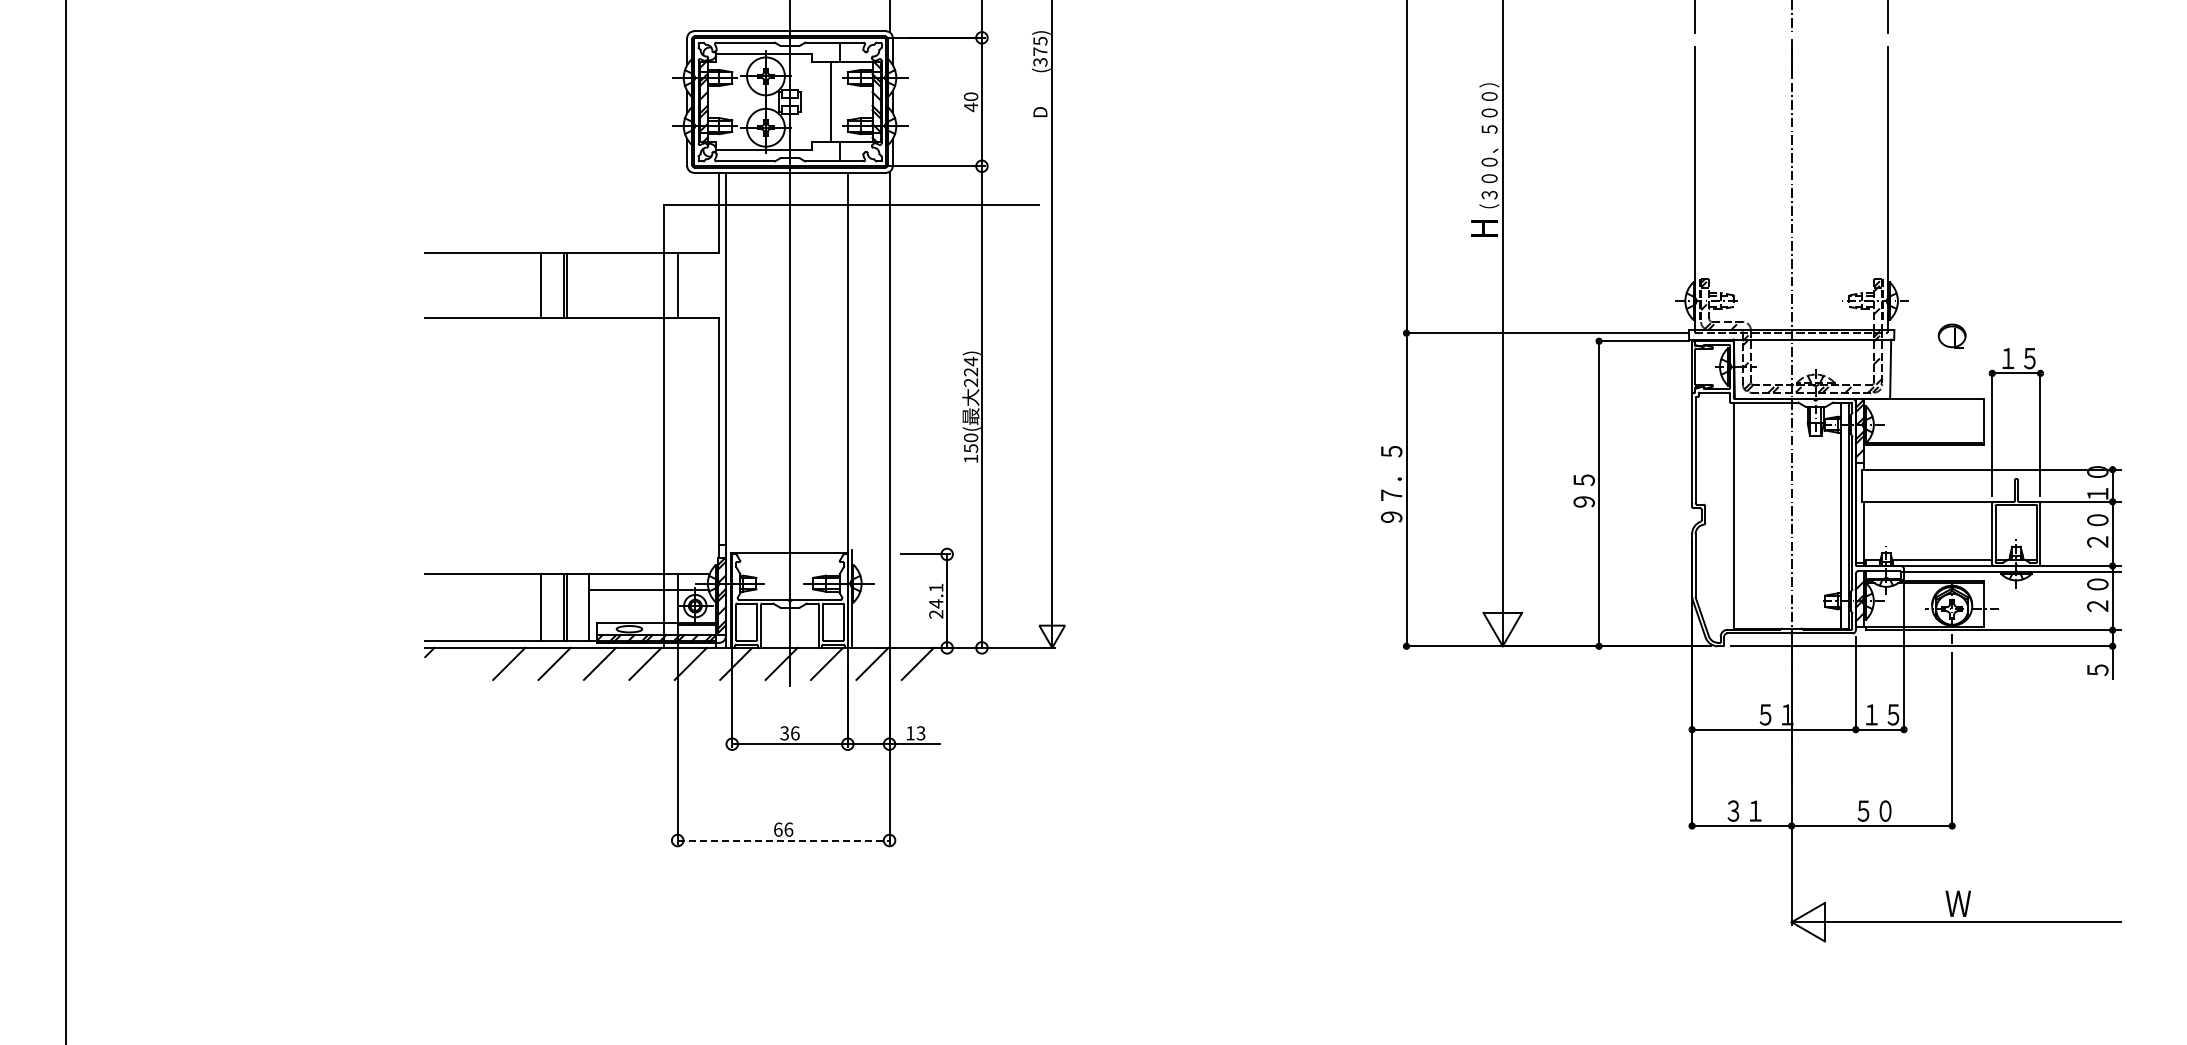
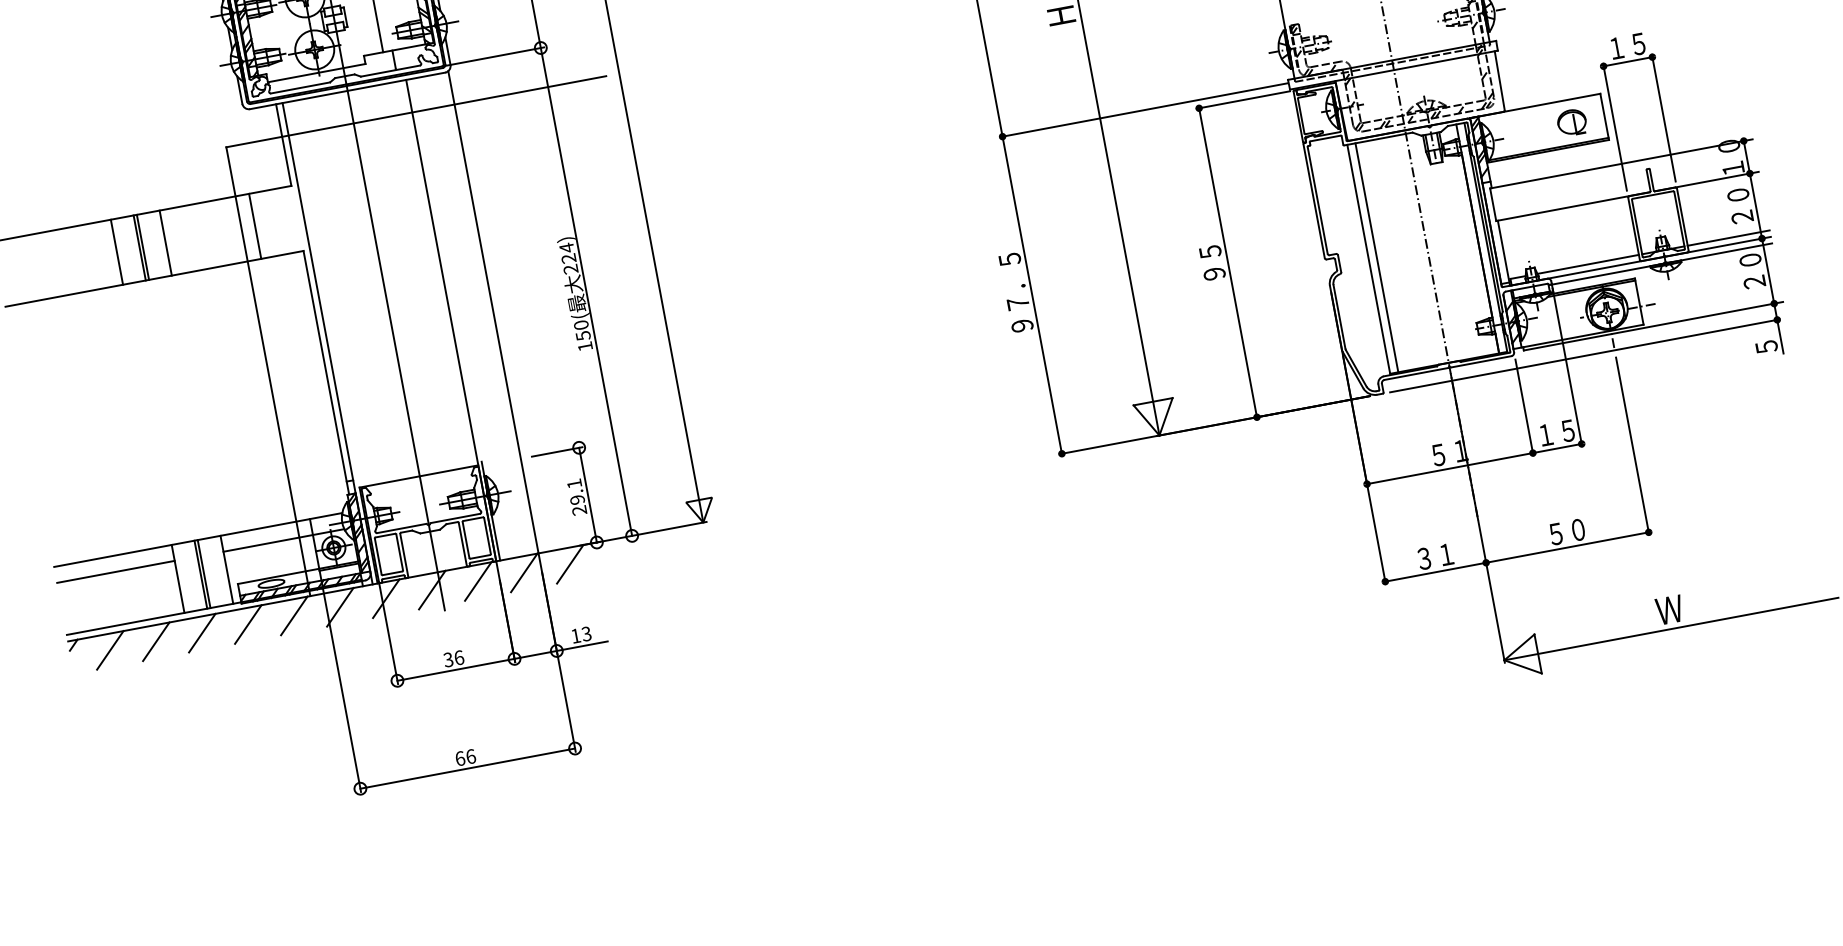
line: (589, 285) -> (165, 243), added
part: (1951, 335) -> (1571, 121), moved
line: (1741, 515) -> (1376, 257), added
line: (2080, 559) -> (1728, 238), added
line: (483, 590) -> (116, 572), added
text: (936, 603) -> (577, 499), 24.1 -> 29.1
line: (463, 663) -> (109, 649), added
line: (783, 840) -> (467, 768), dashed -> solid

